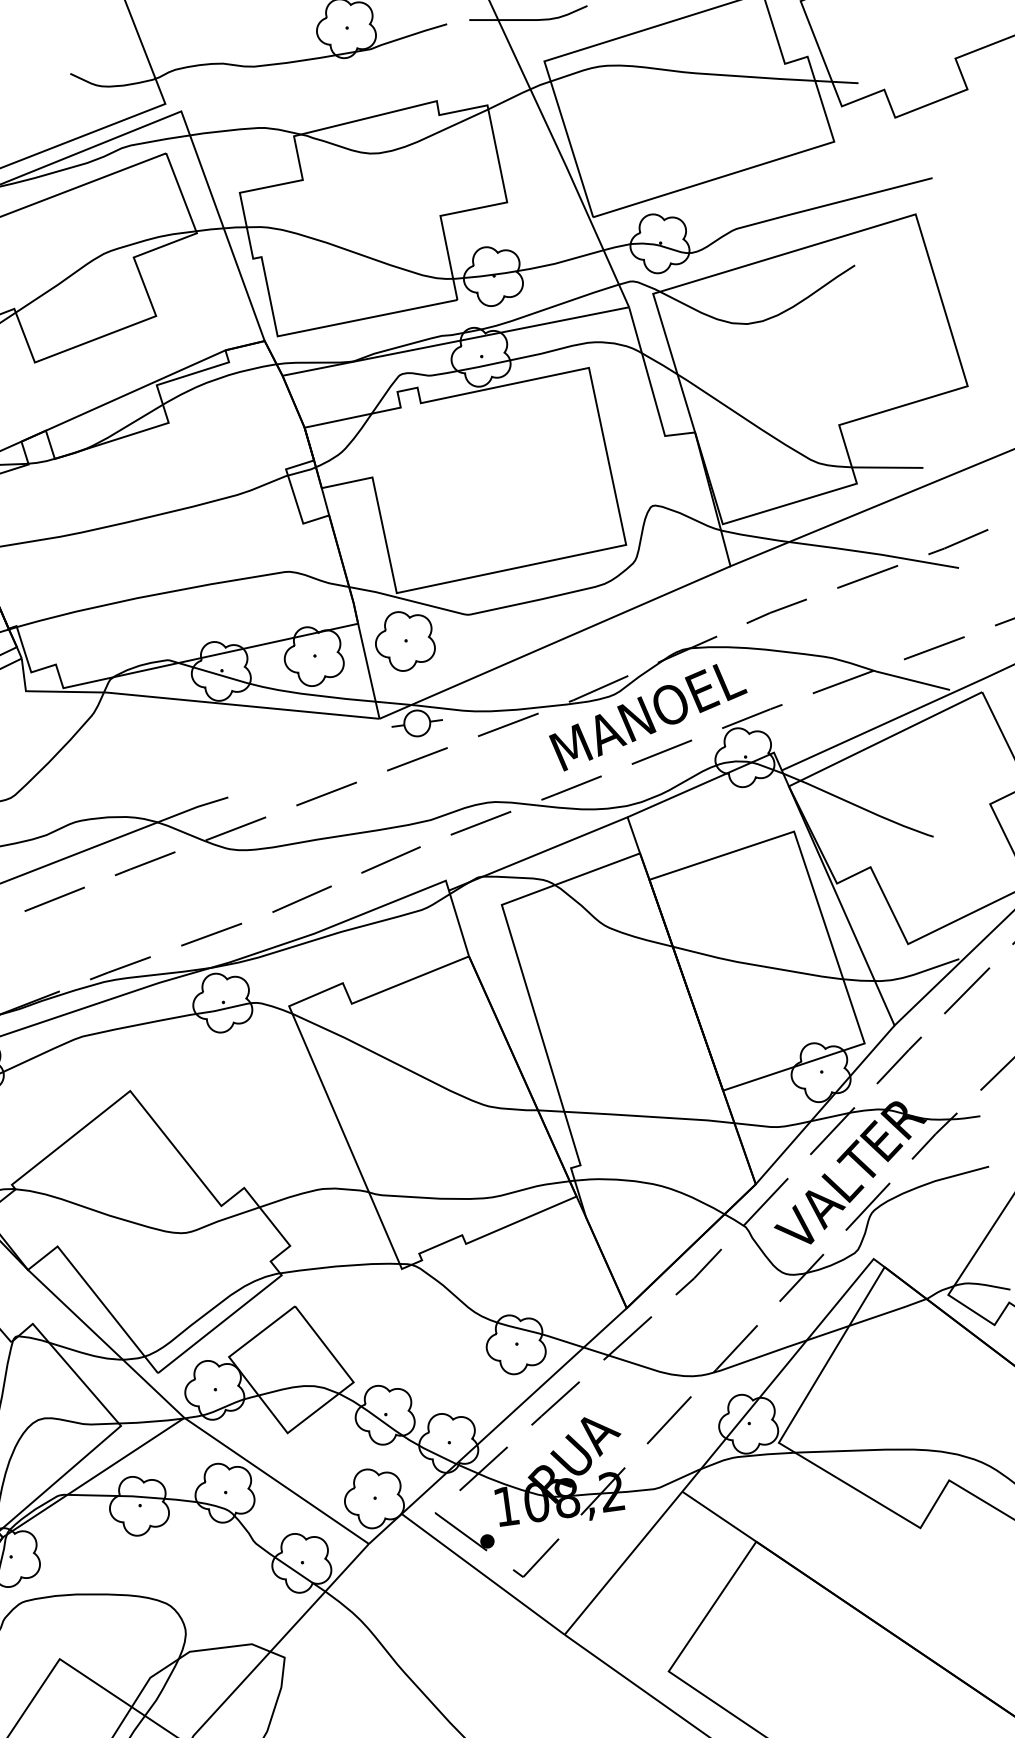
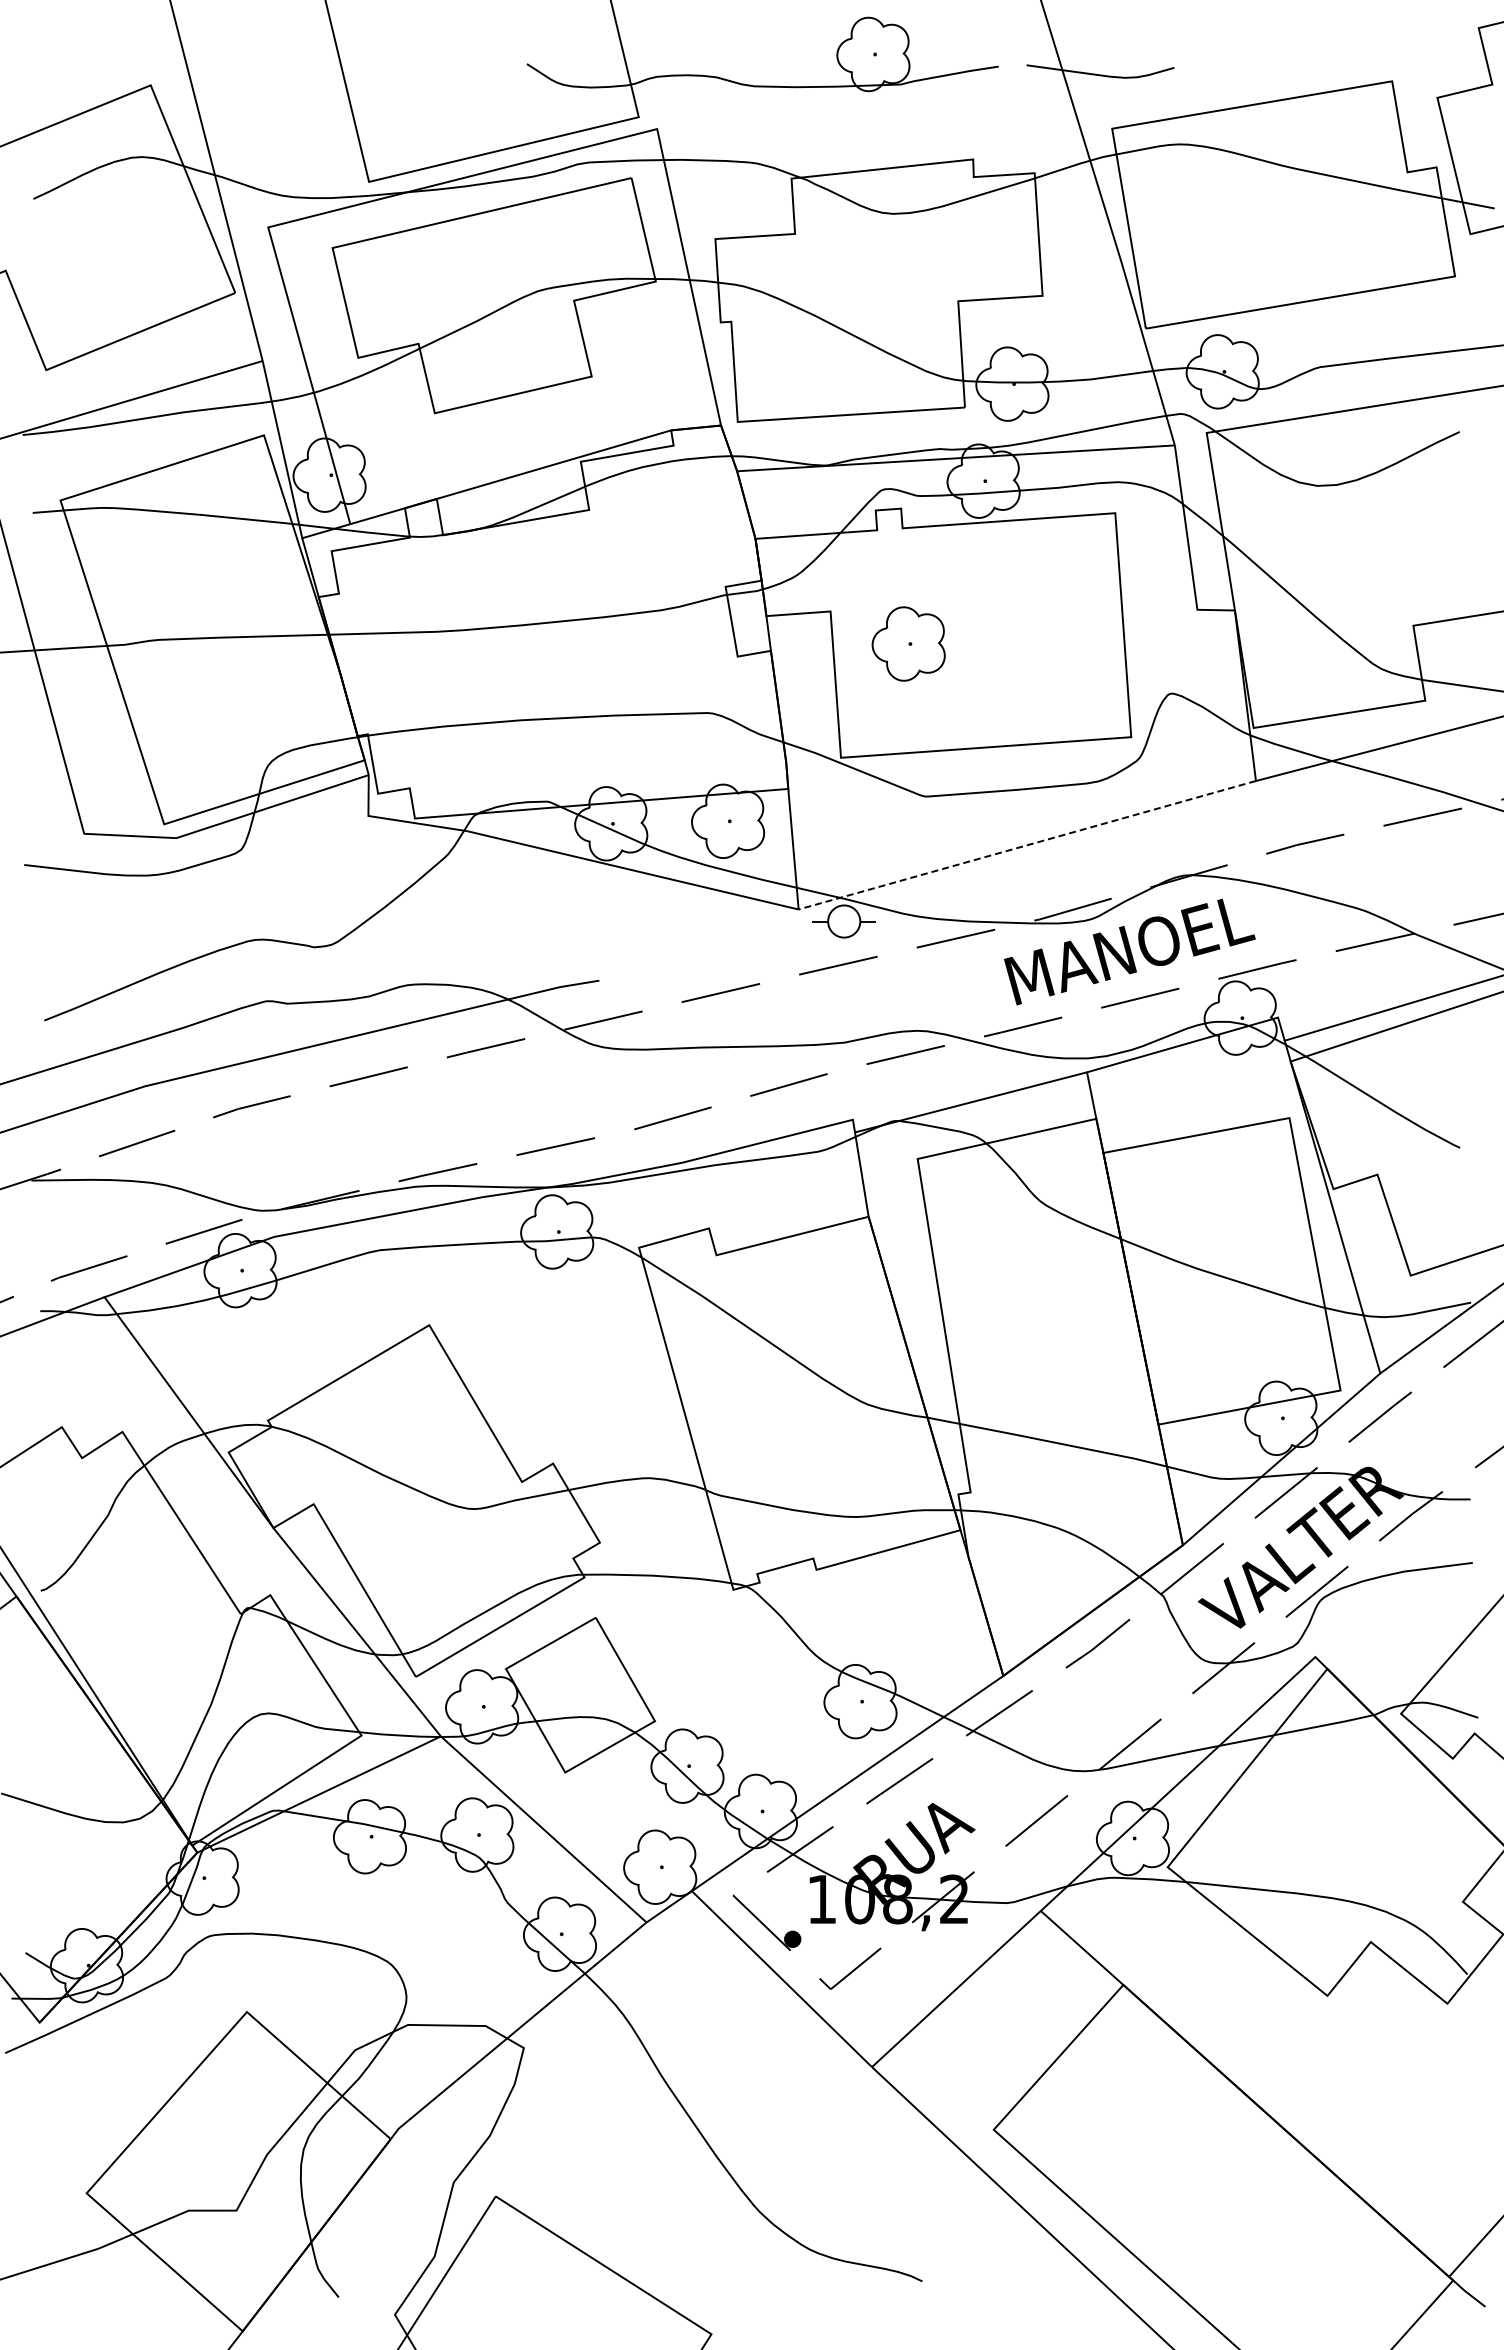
part: (404, 640) -> (908, 643), moved
line: (555, 642) -> (1027, 845), solid -> dashed

